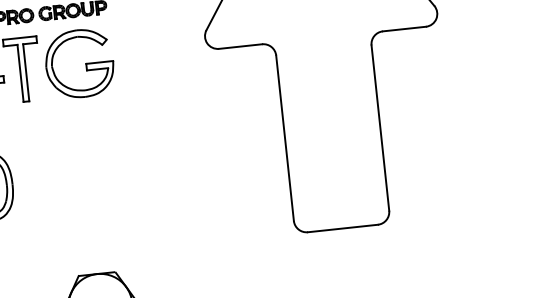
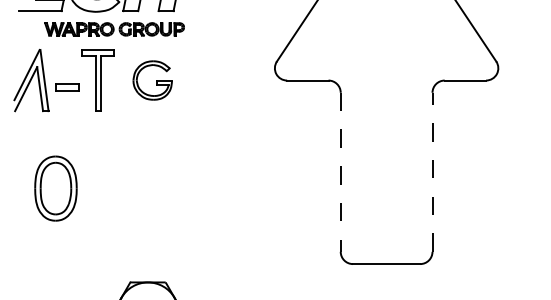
part: (79, 63) -> (152, 80), size x0.6
line: (380, 128) -> (432, 172), solid -> dashed
line: (284, 138) -> (340, 172), solid -> dashed

